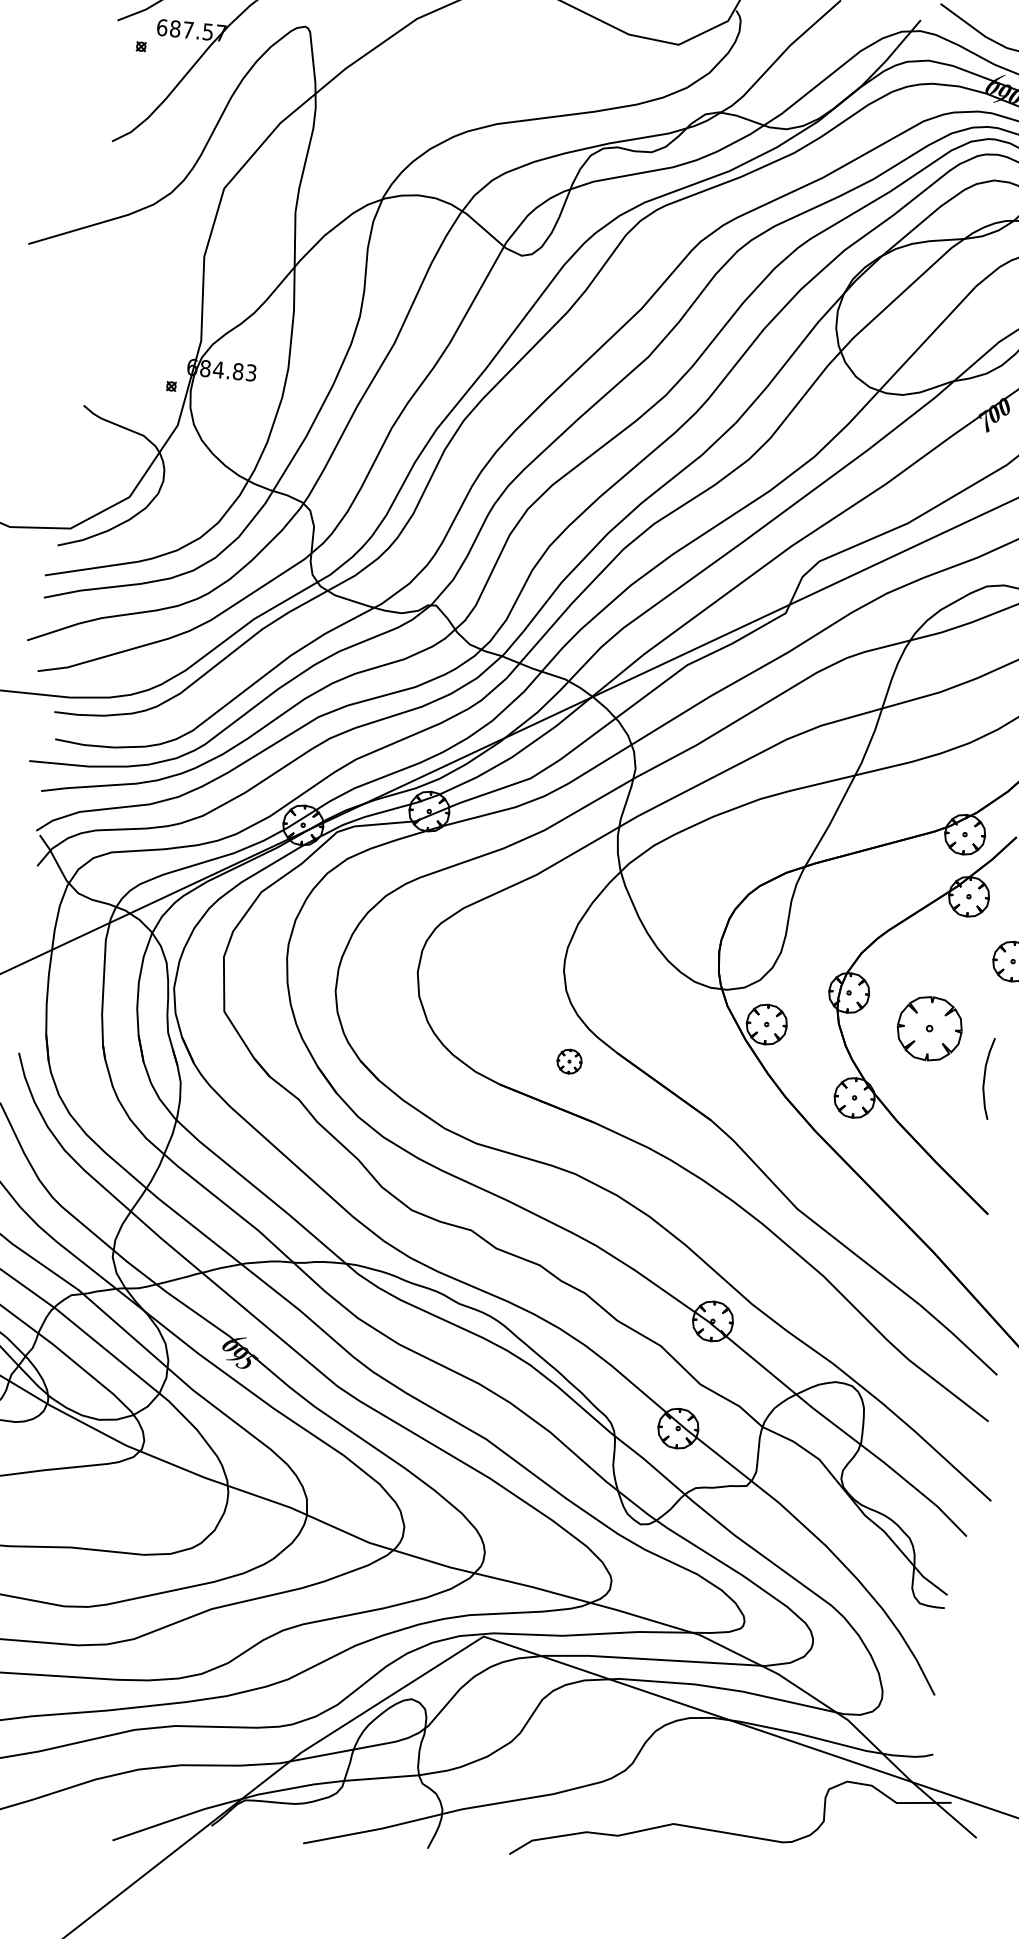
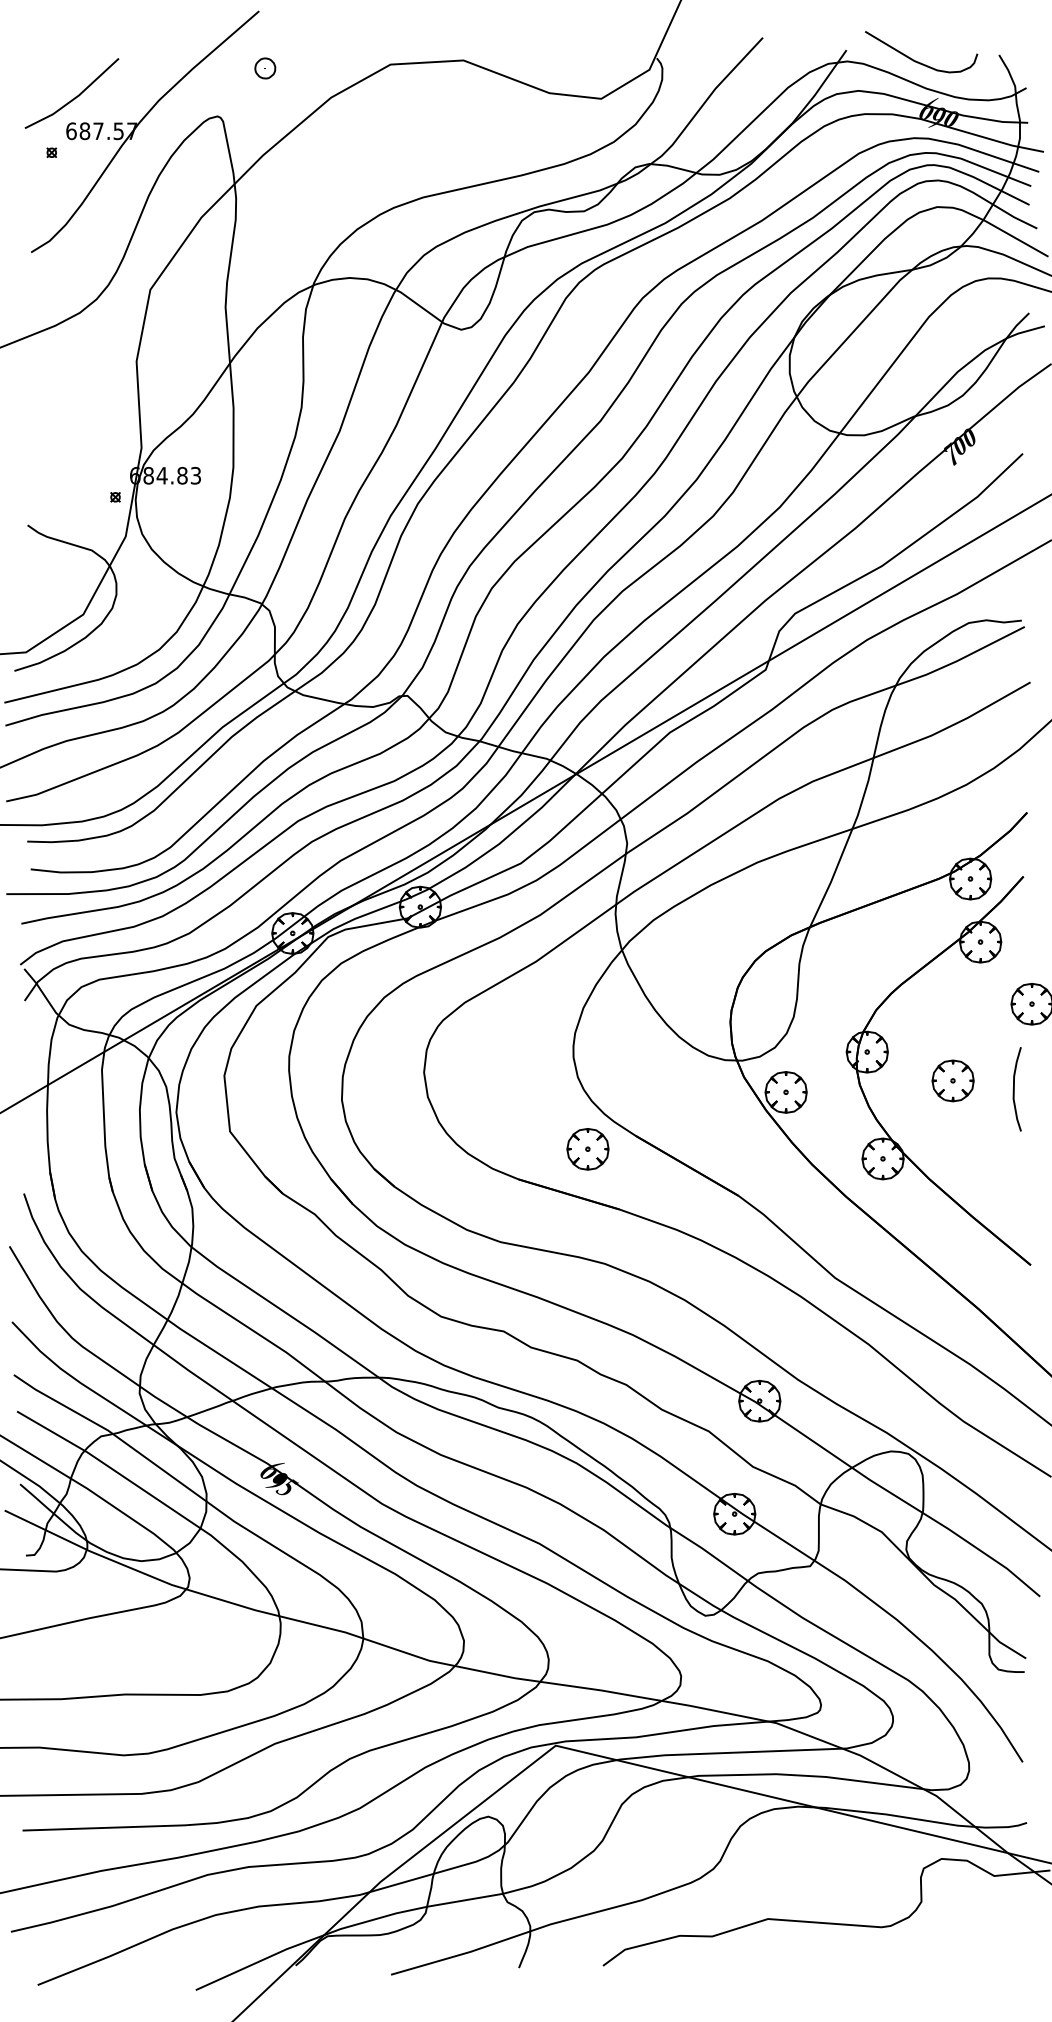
part: (929, 1028) -> (952, 1080), size x0.62
part: (569, 1061) -> (587, 1149), size x1.67
curve: (984, 1078) -> (1014, 1089), moved

